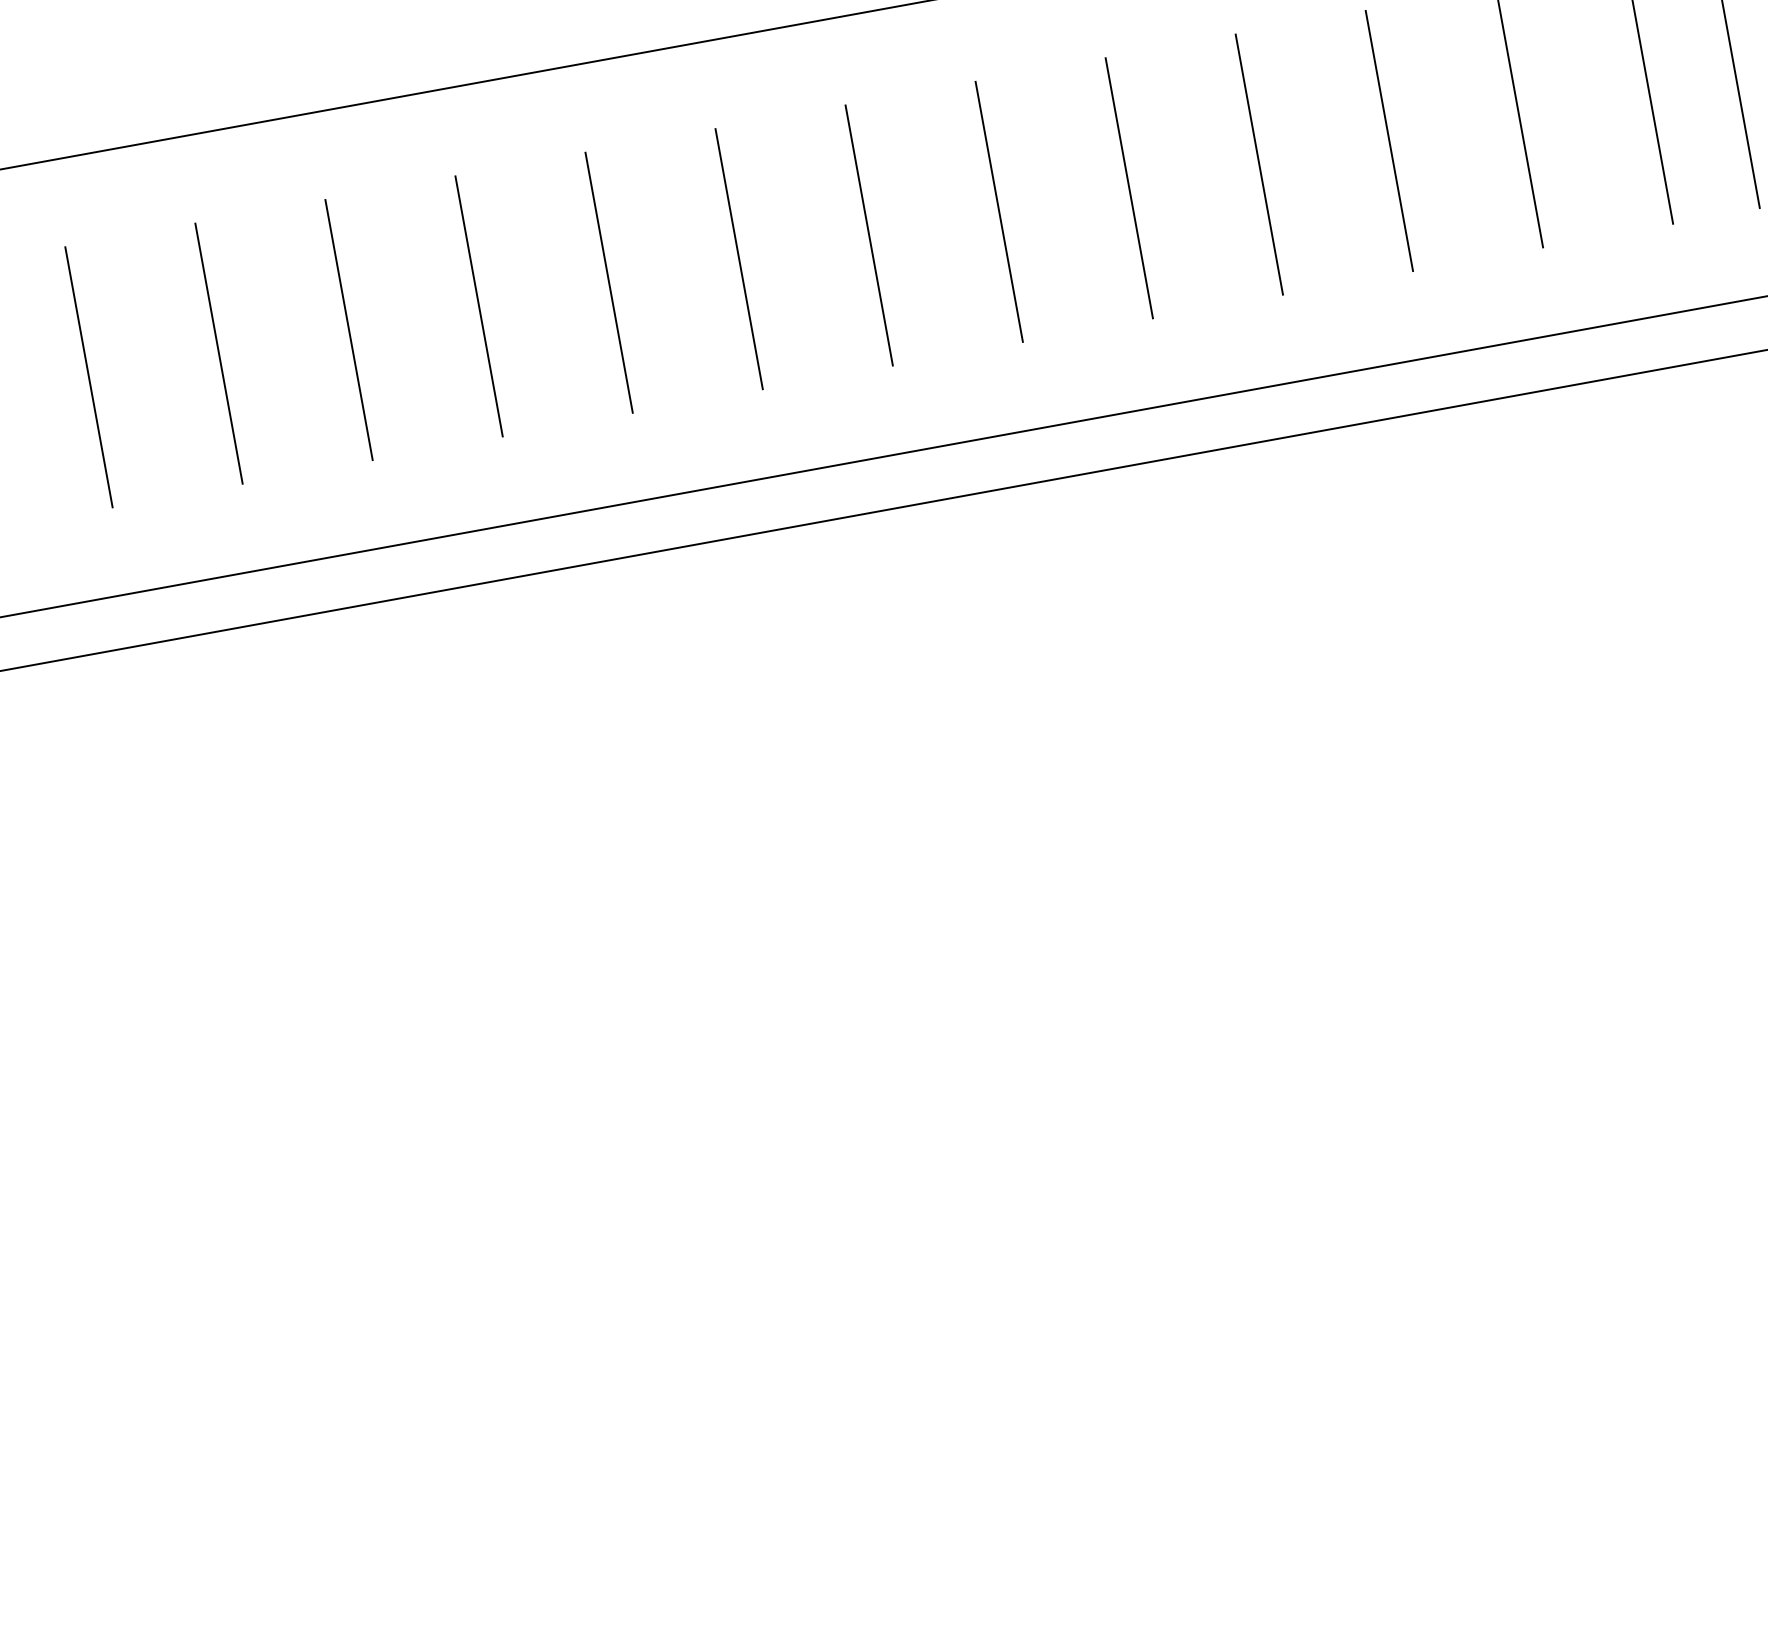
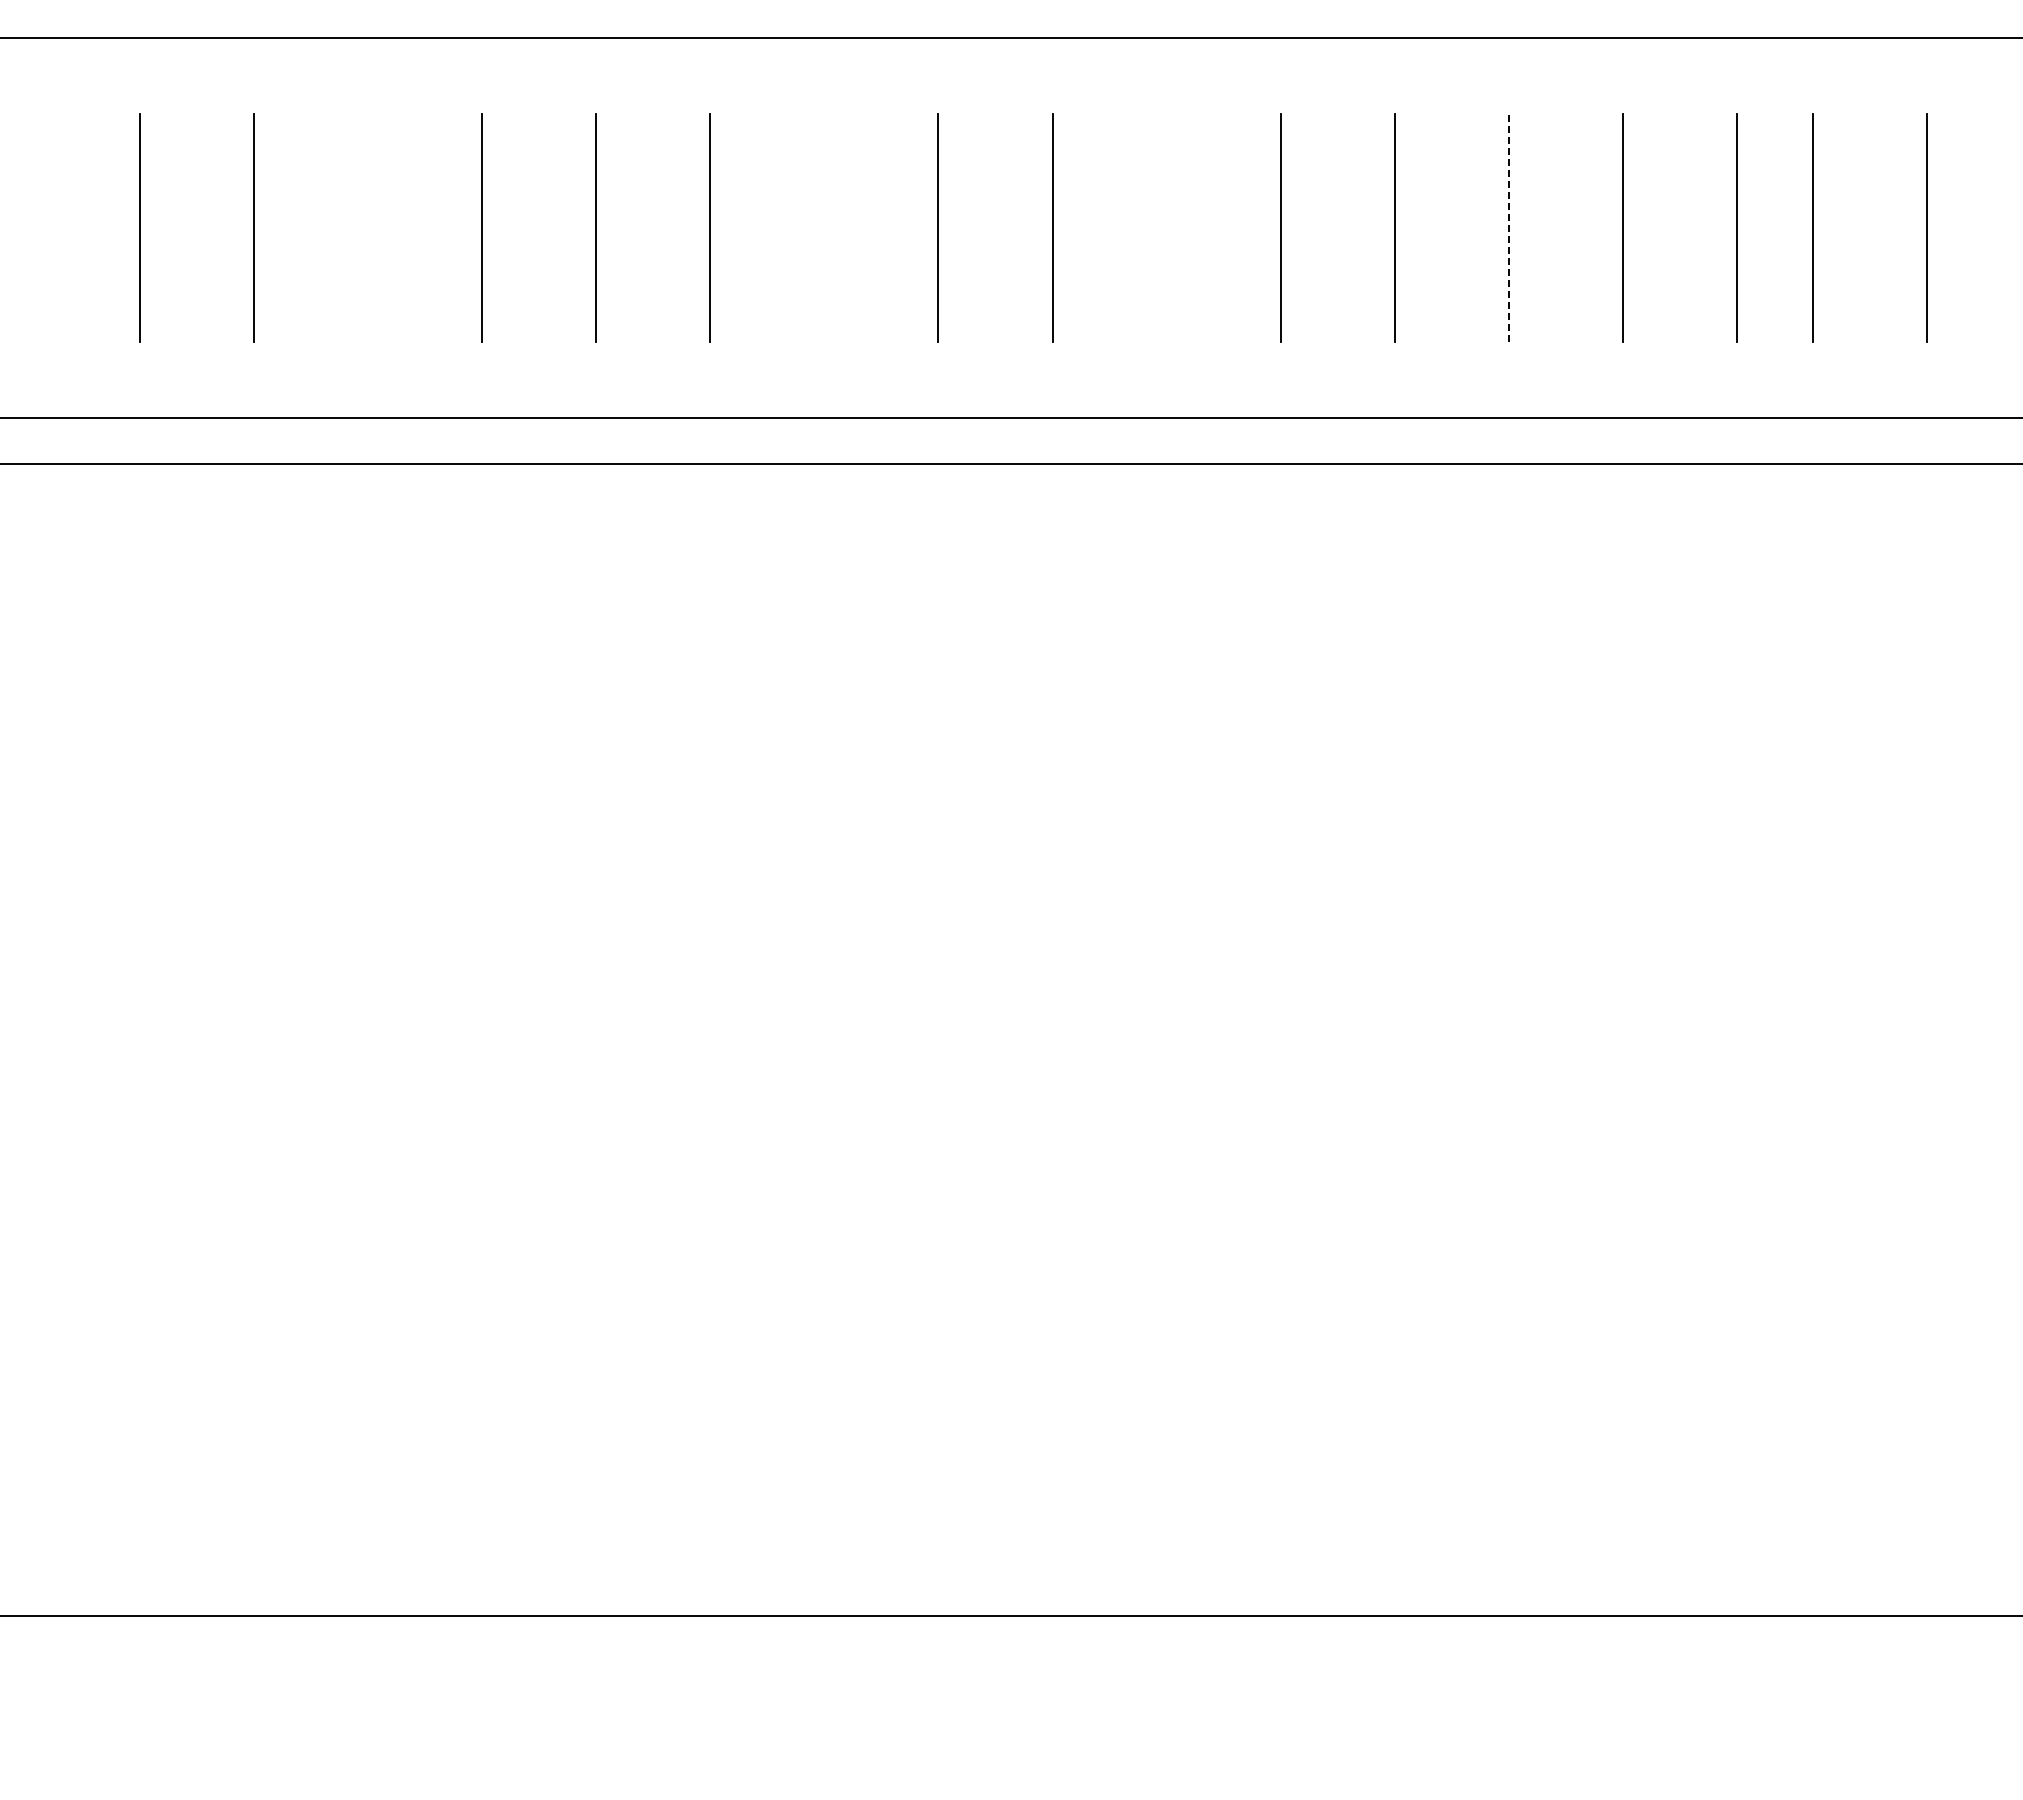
line: (1388, 140) -> (1508, 227), solid -> dashed
line: (998, 211) -> (1166, 227), removed
line: (609, 282) -> (824, 227), removed
line: (88, 376) -> (367, 227), removed

